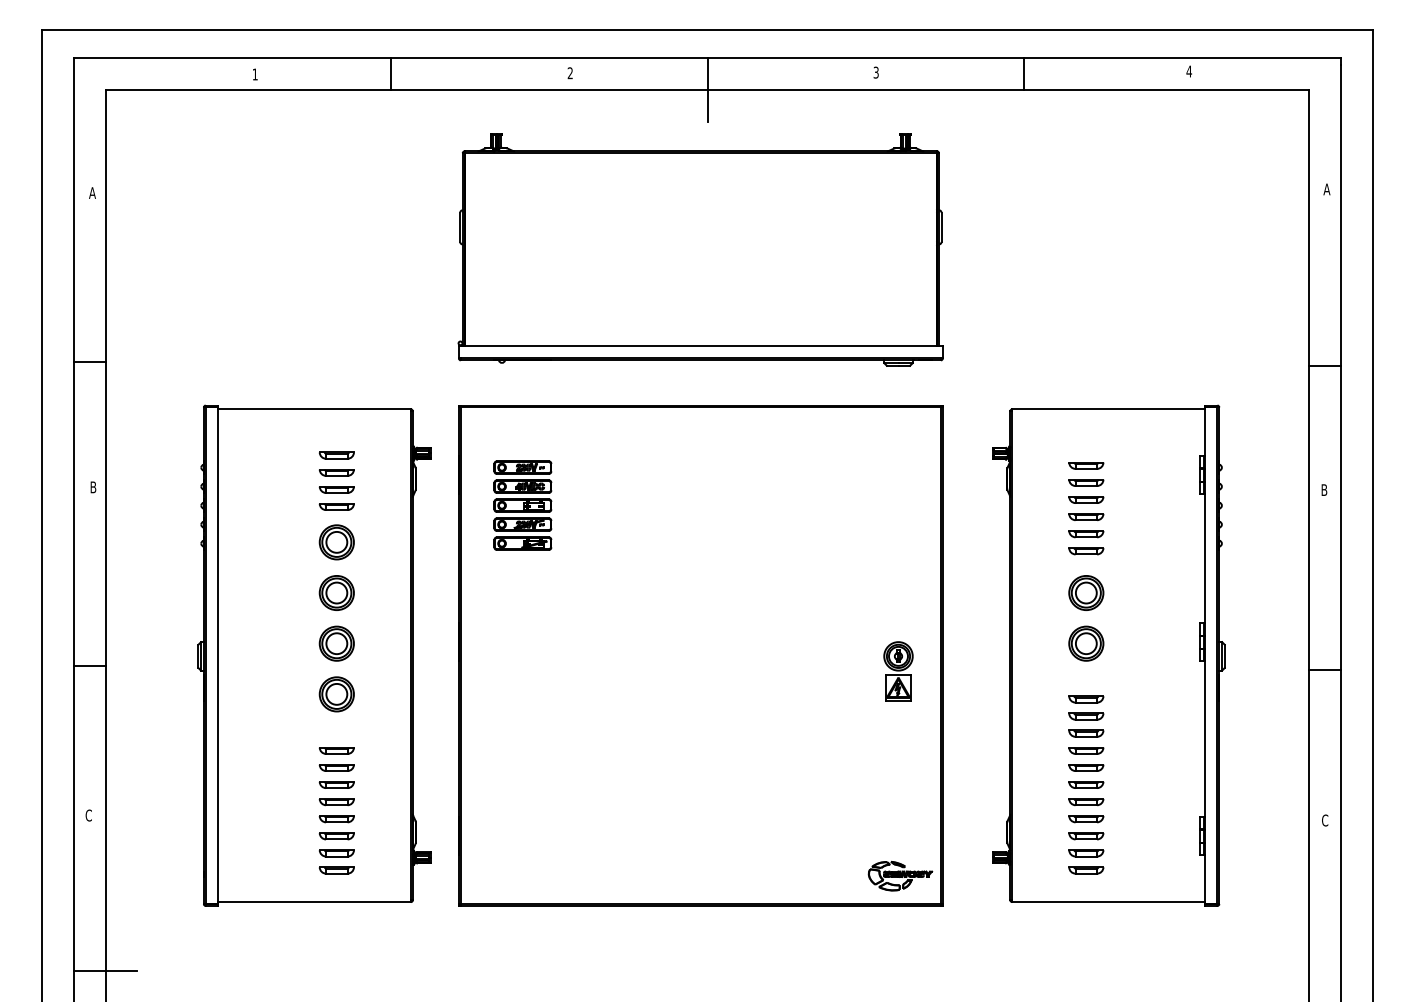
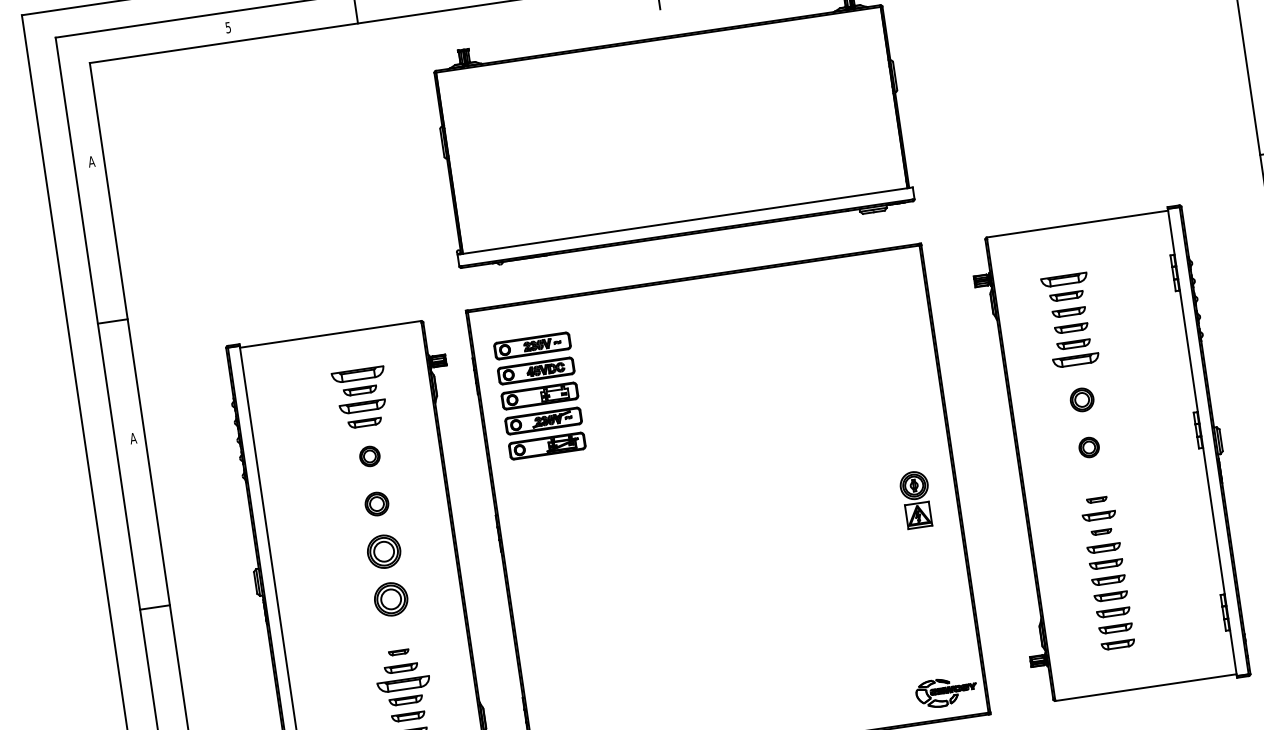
text: (254, 74) -> (227, 27), 1 -> 5
part: (336, 455) -> (357, 374), size x1.6
part: (1086, 465) -> (1064, 279), size x1.4
text: (93, 487) -> (133, 438), B -> A
part: (336, 489) -> (362, 406), size x1.4
part: (522, 505) -> (539, 395), size x1.4
part: (336, 542) -> (369, 456), size x0.6
part: (1086, 551) -> (1076, 360), size x1.4
part: (336, 592) -> (376, 503), size x0.7
part: (1086, 592) -> (1082, 399), size x0.7
part: (1086, 643) -> (1089, 447), size x0.6
part: (1086, 699) -> (1097, 500), size x0.6
part: (1086, 733) -> (1101, 532), size x0.6
part: (336, 750) -> (398, 652), size x0.6
part: (336, 784) -> (403, 684), size x1.6
part: (1086, 870) -> (1120, 660), removed

